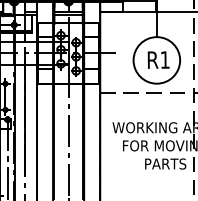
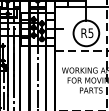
text: (164, 60) -> (90, 33), R1 -> R5

